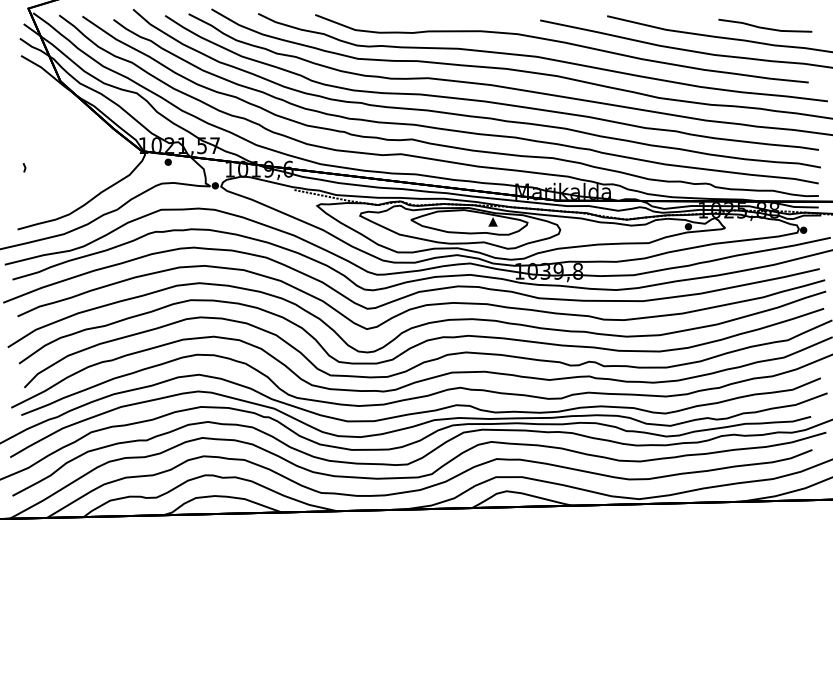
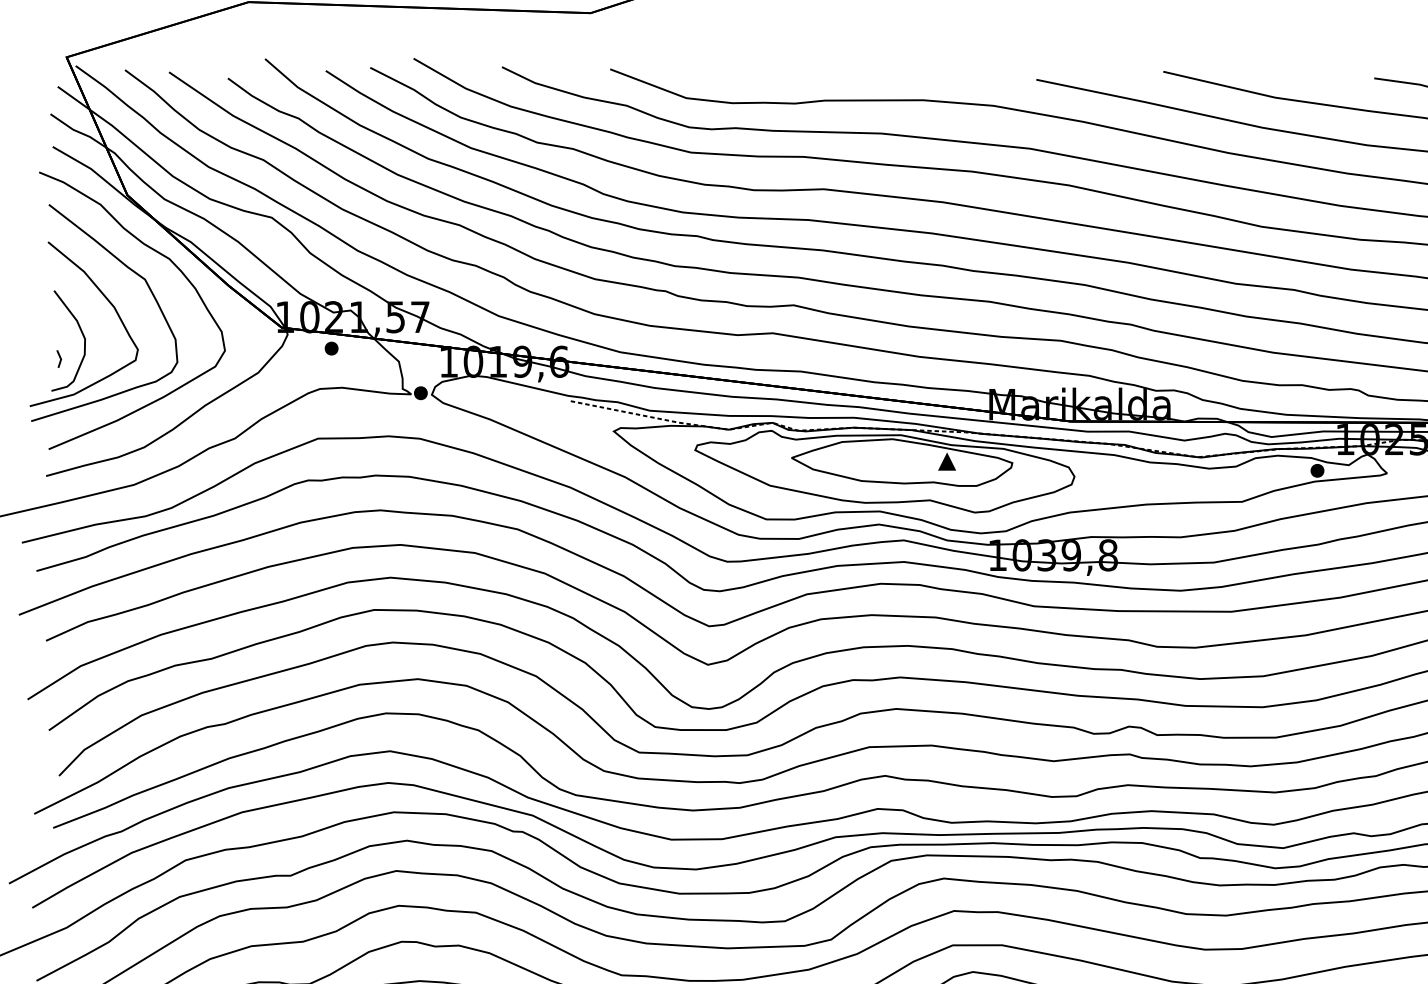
part: (60, 142) -> (127, 311), added

